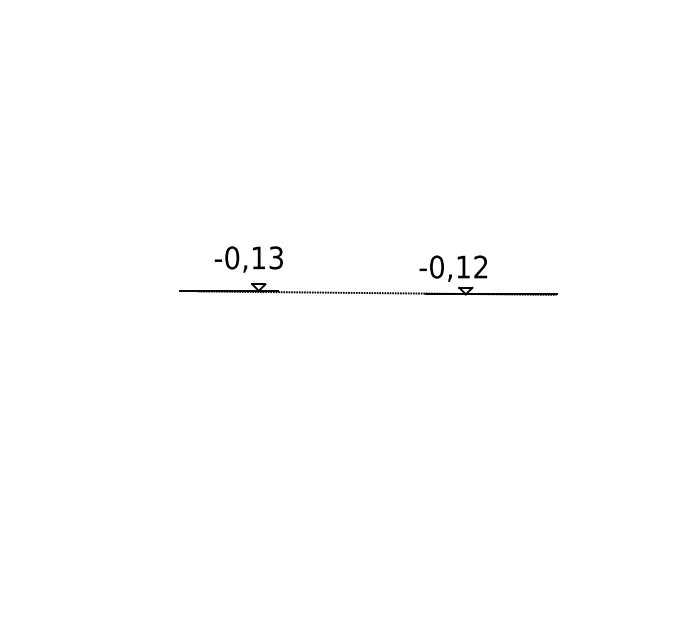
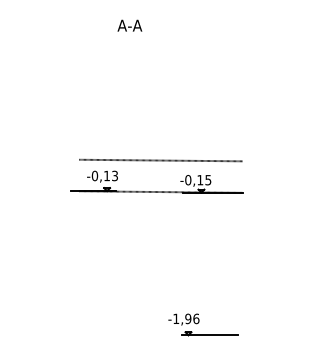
line: (376, 223) -> (160, 160), added
text: (481, 267) -> (208, 180), -0,12 -> -0,15
part: (470, 583) -> (203, 324), added

